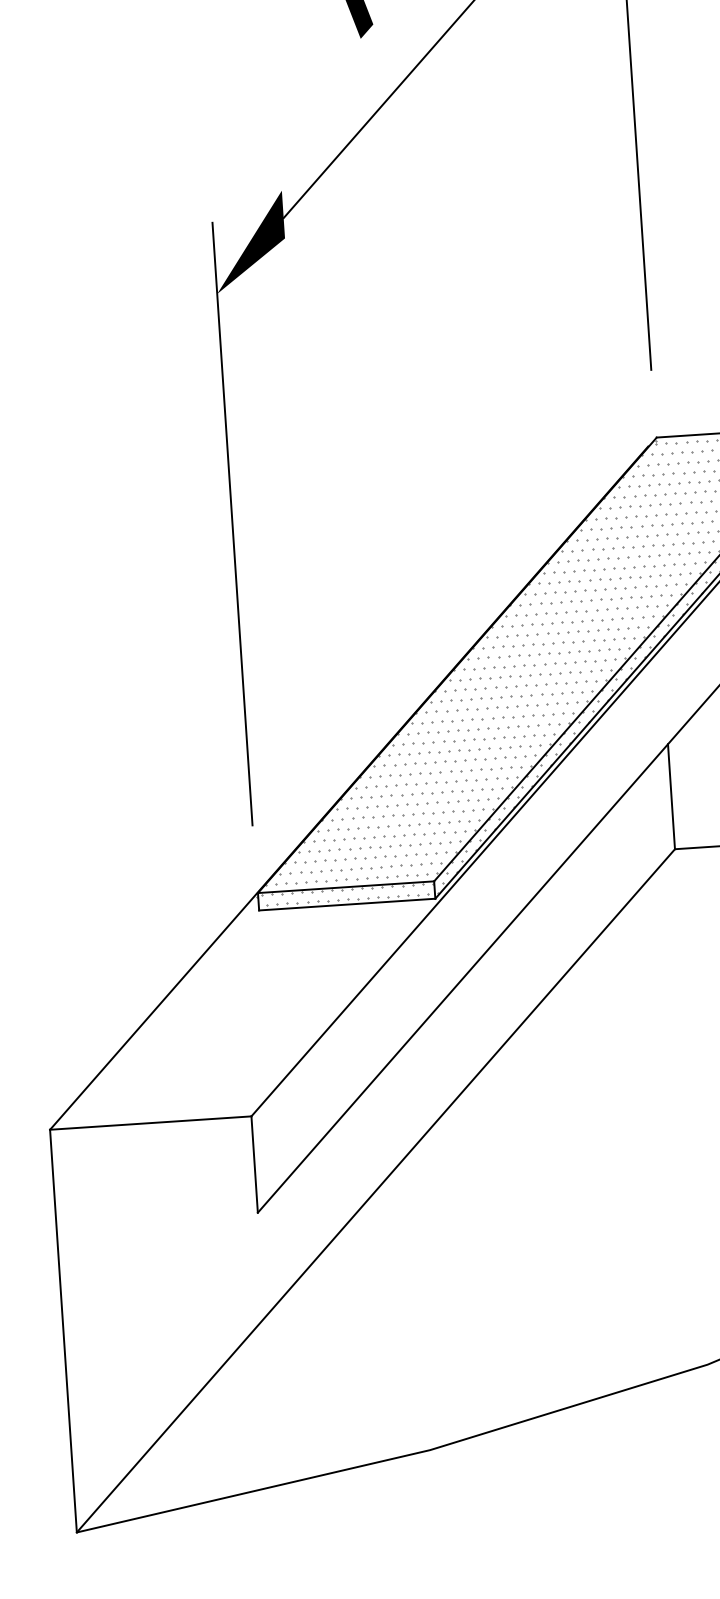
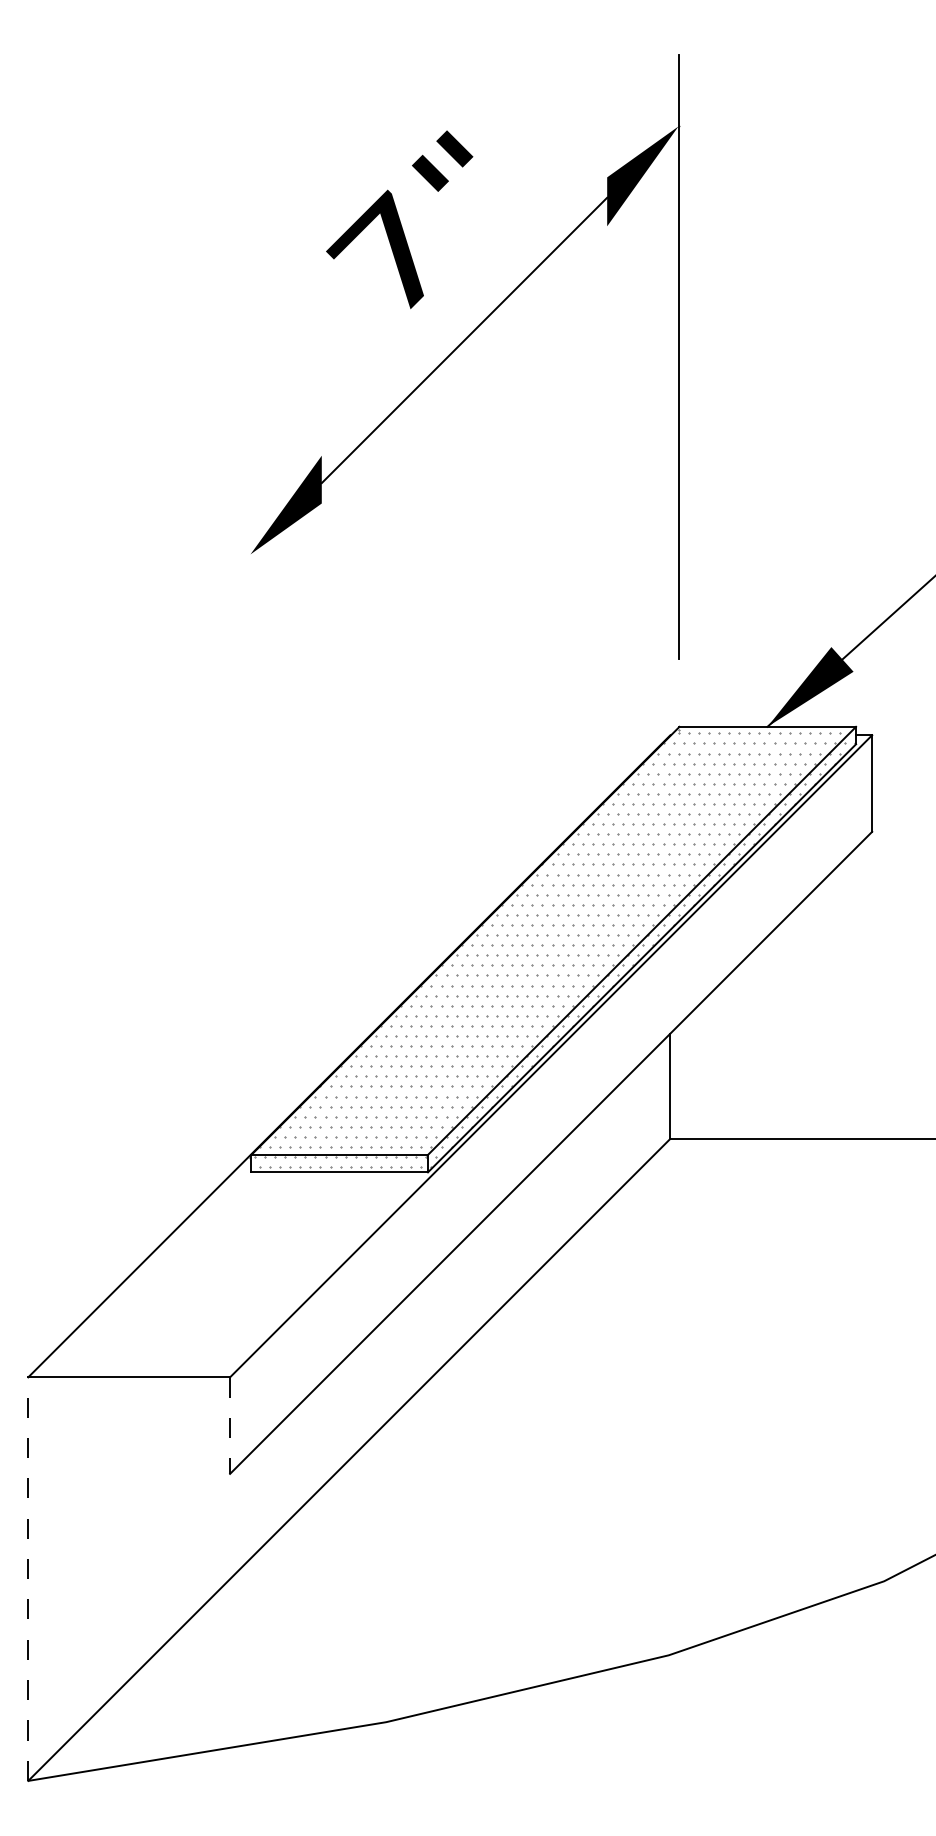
line: (232, 524) -> (250, 785), removed
line: (255, 1165) -> (230, 1426), solid -> dashed
line: (63, 1331) -> (28, 1579), solid -> dashed

